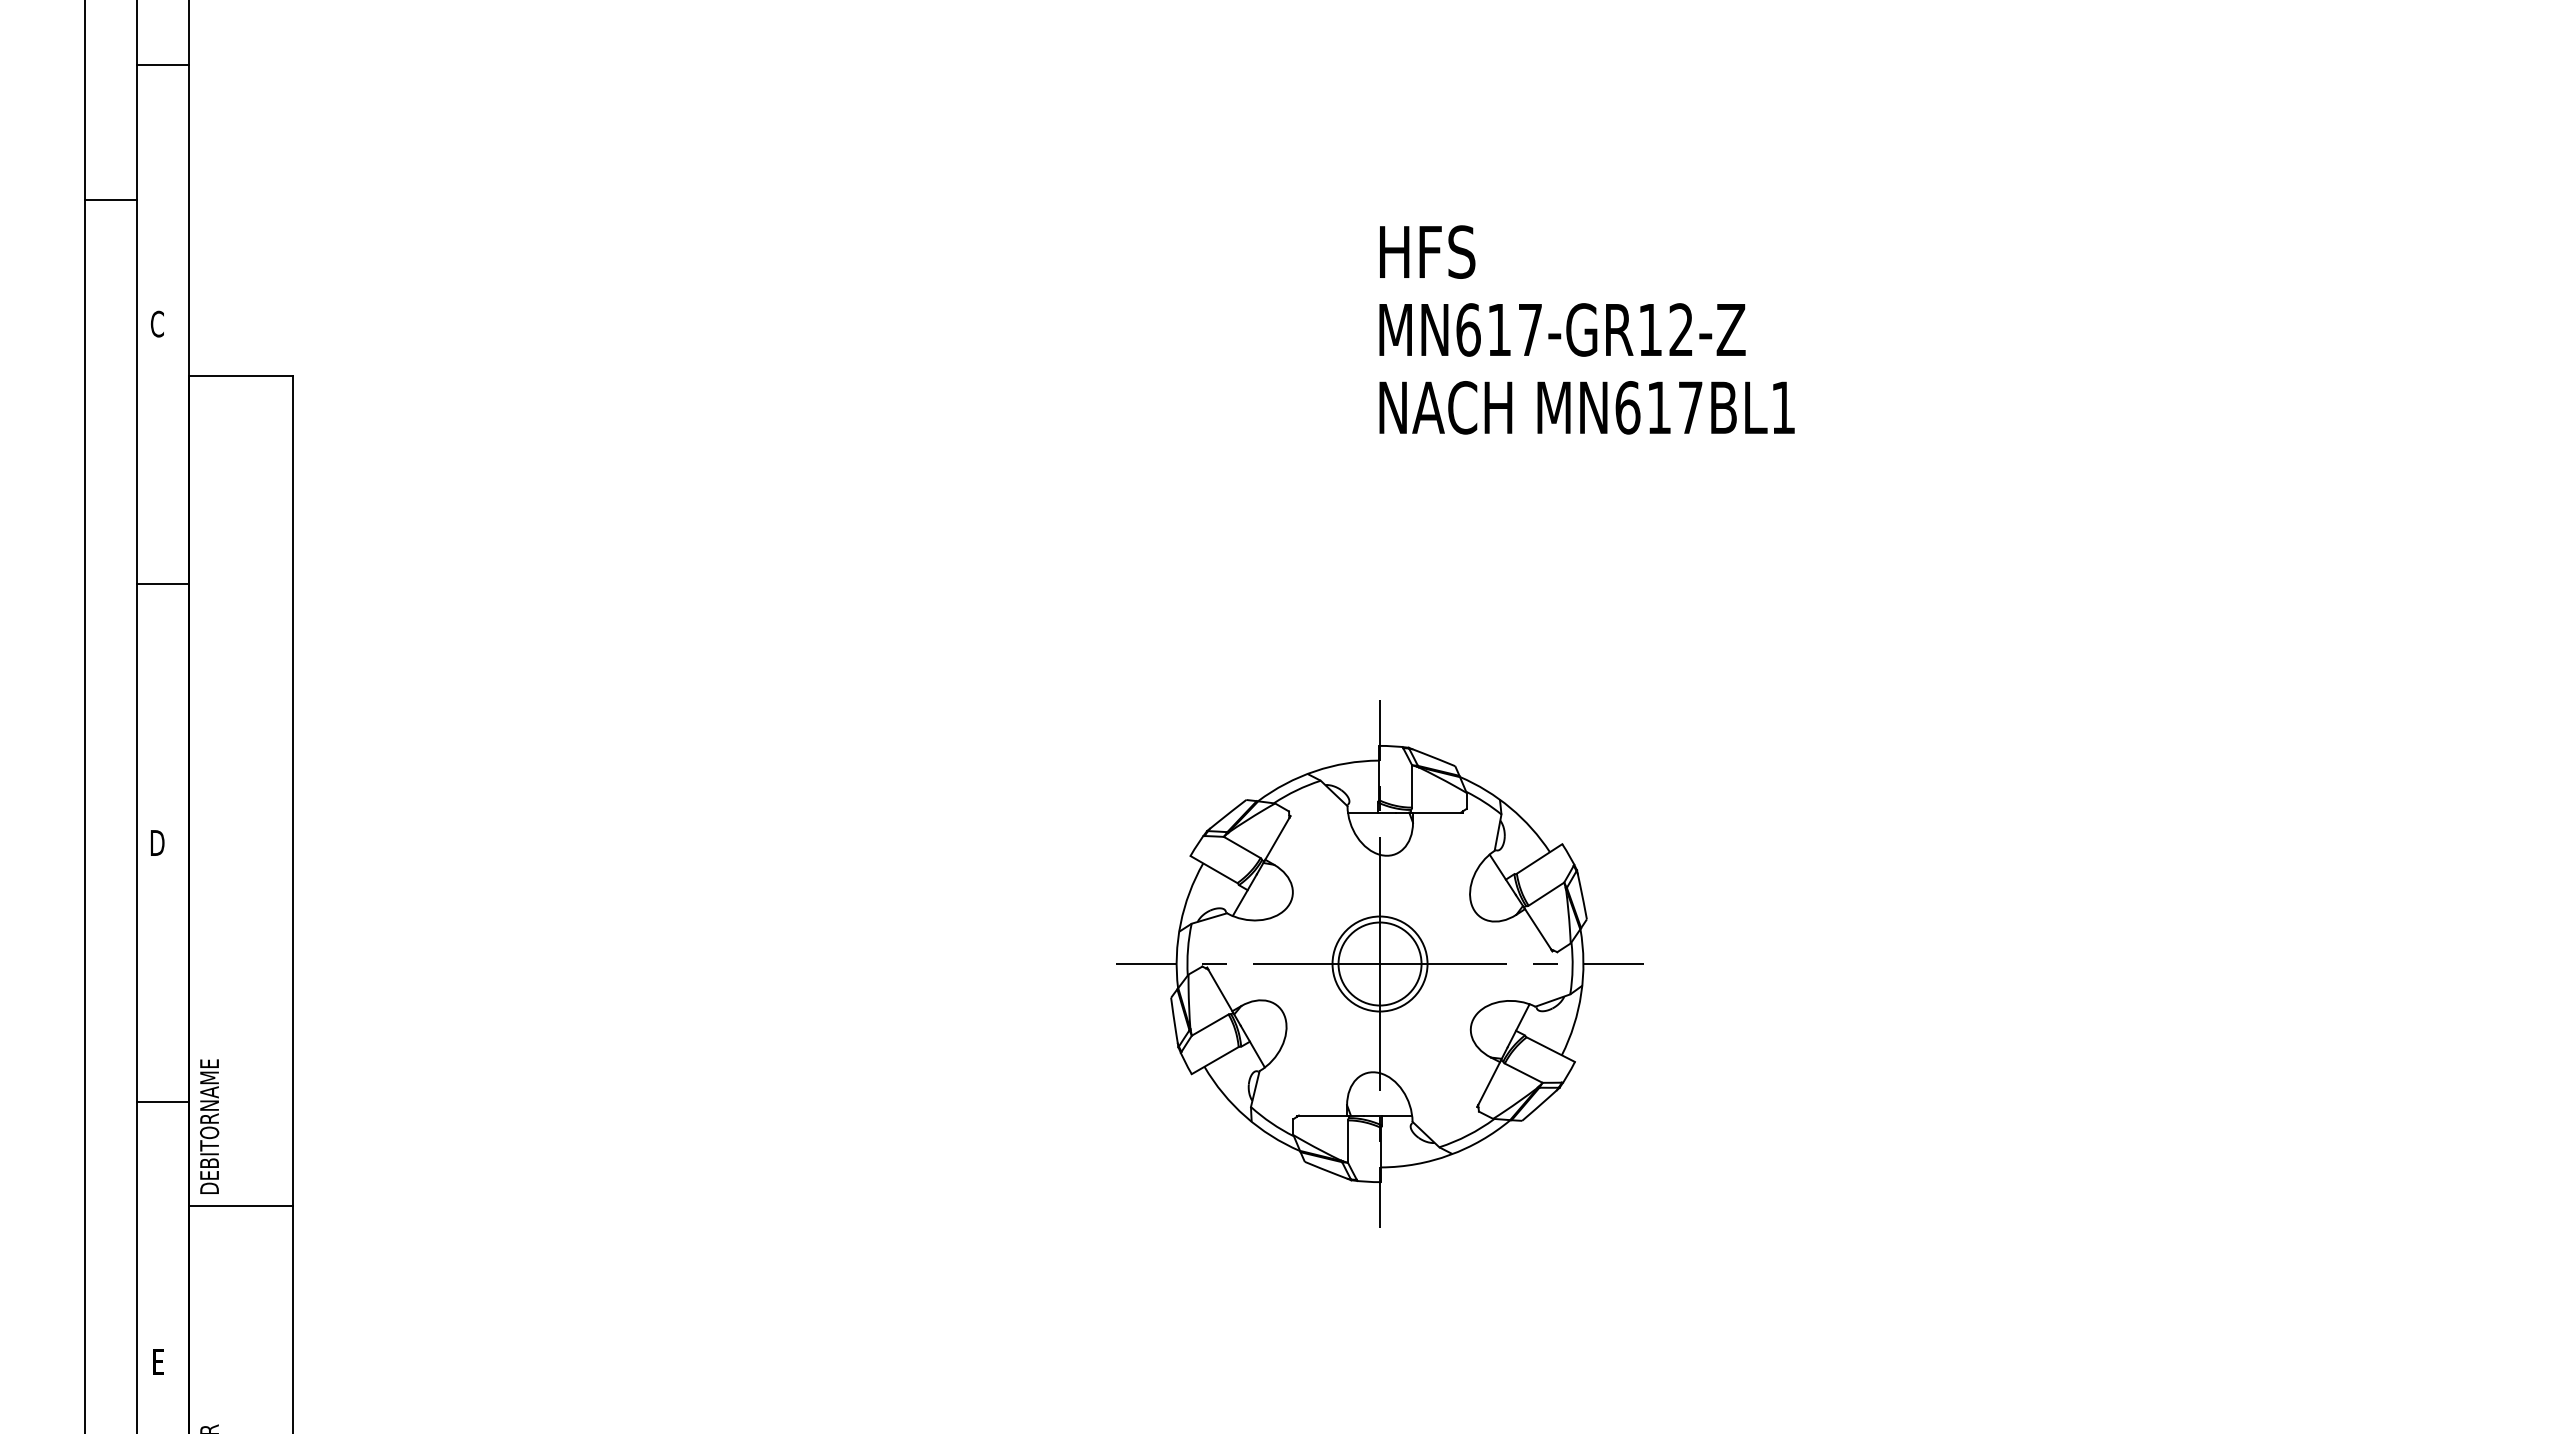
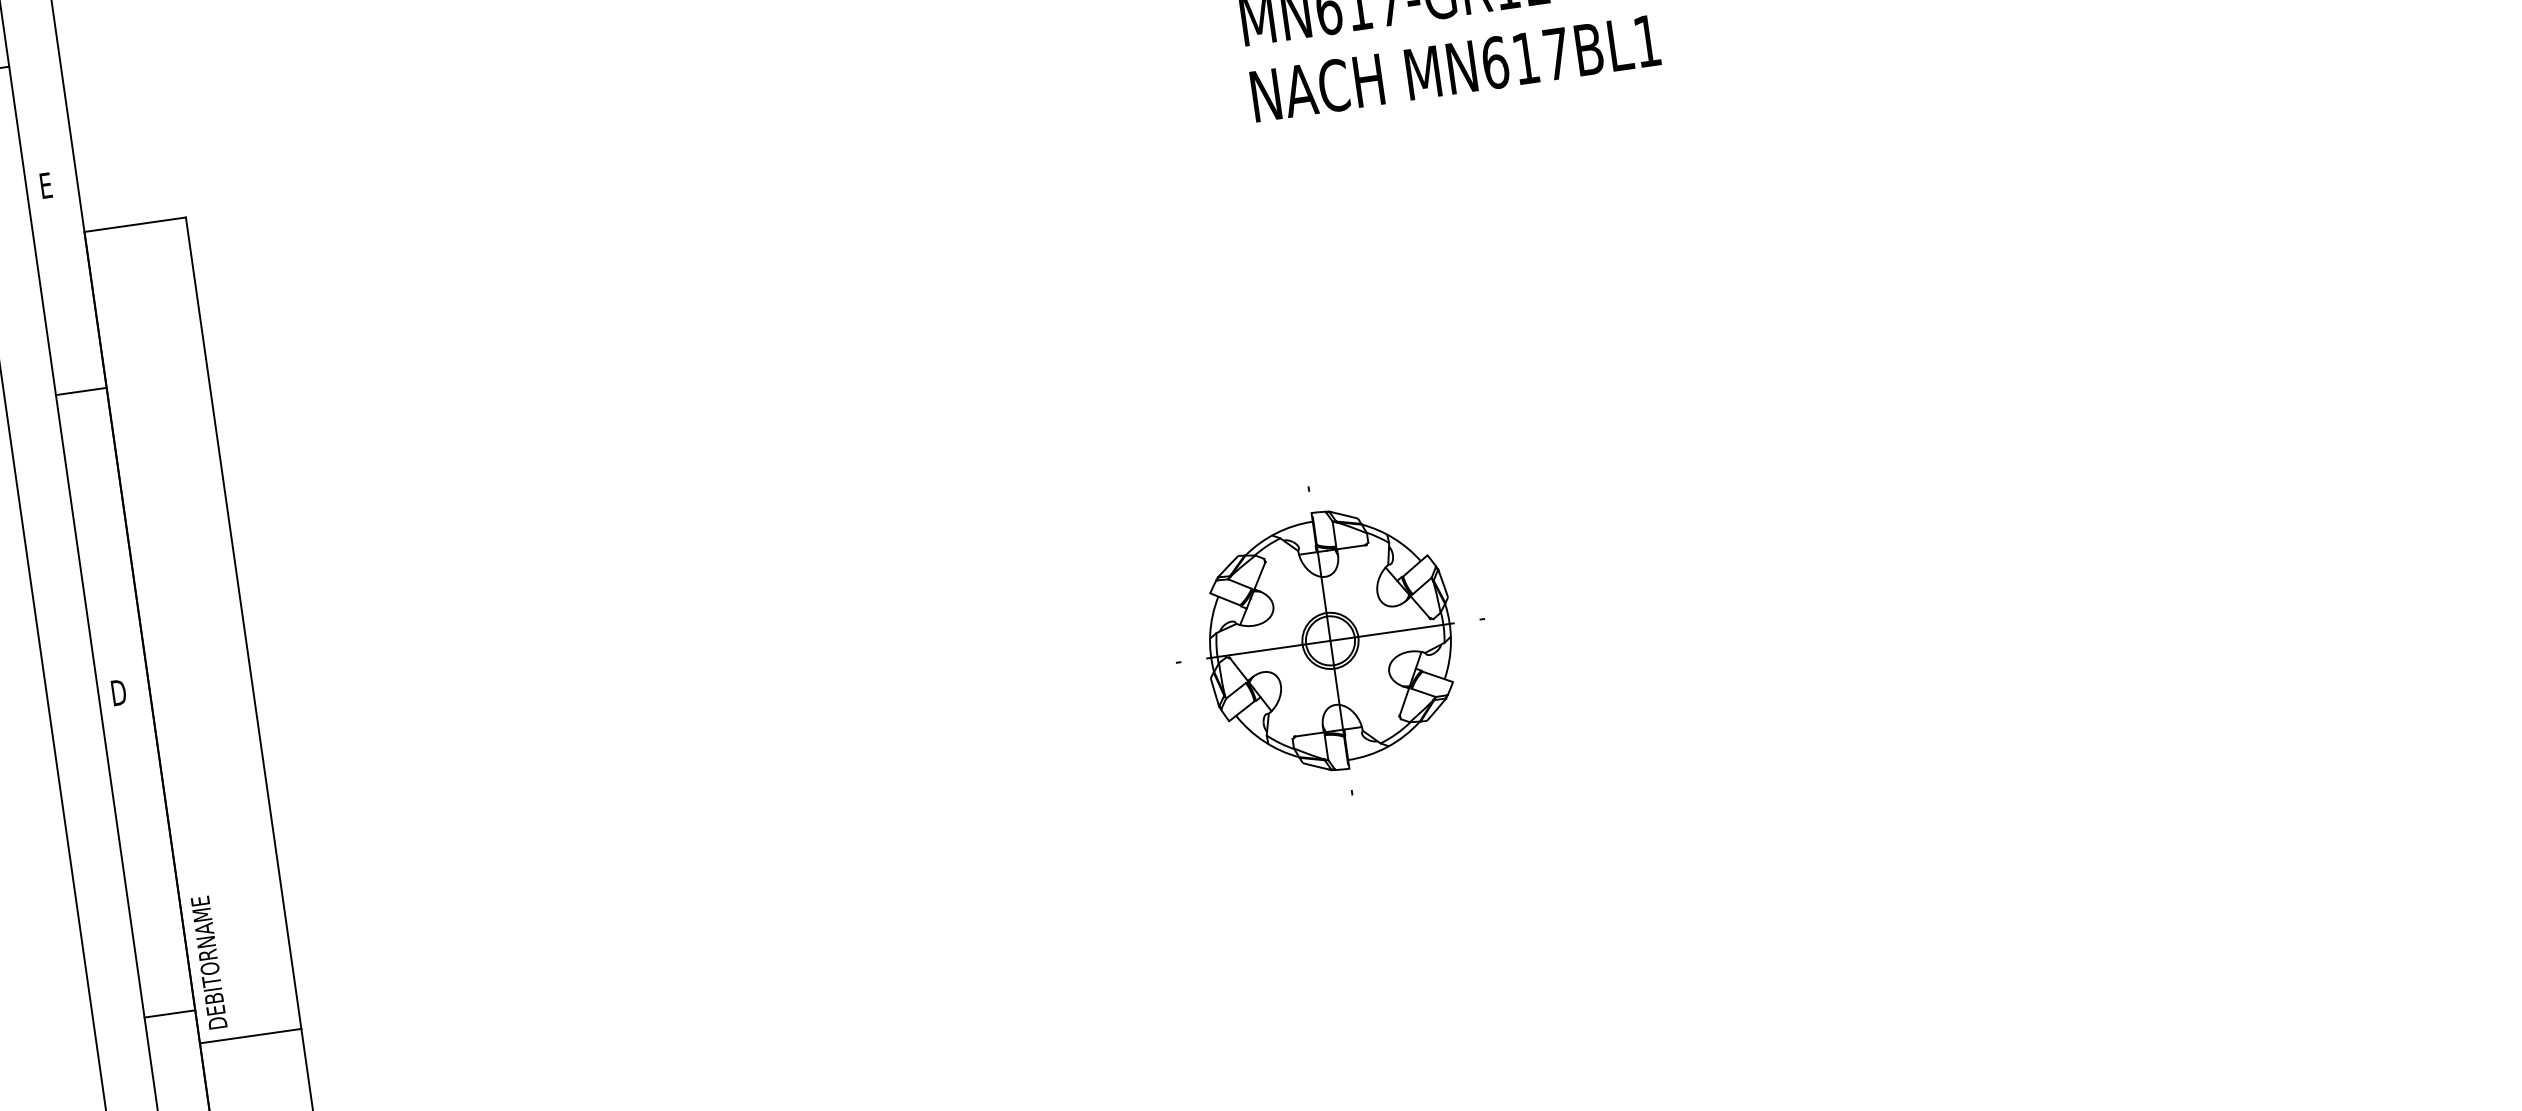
text: (156, 323) -> (45, 185), C -> E
line: (162, 583) -> (80, 391), moved
part: (1379, 963) -> (1329, 640), size x0.6
line: (162, 1102) -> (169, 1014), moved

